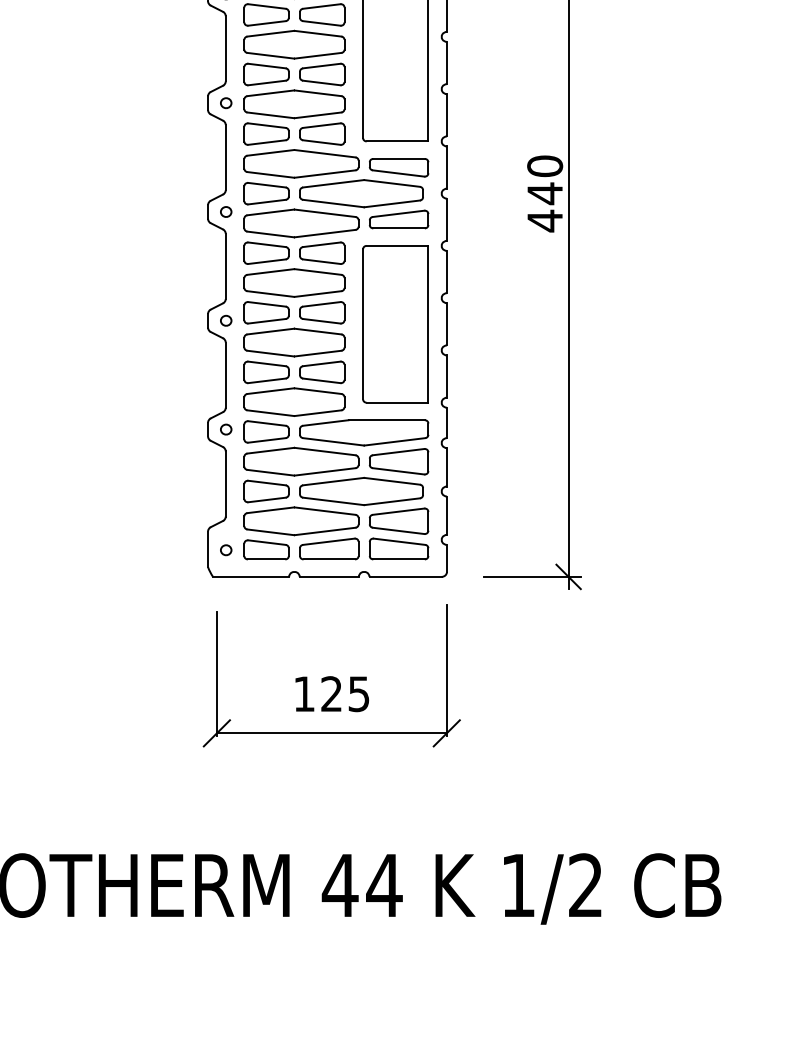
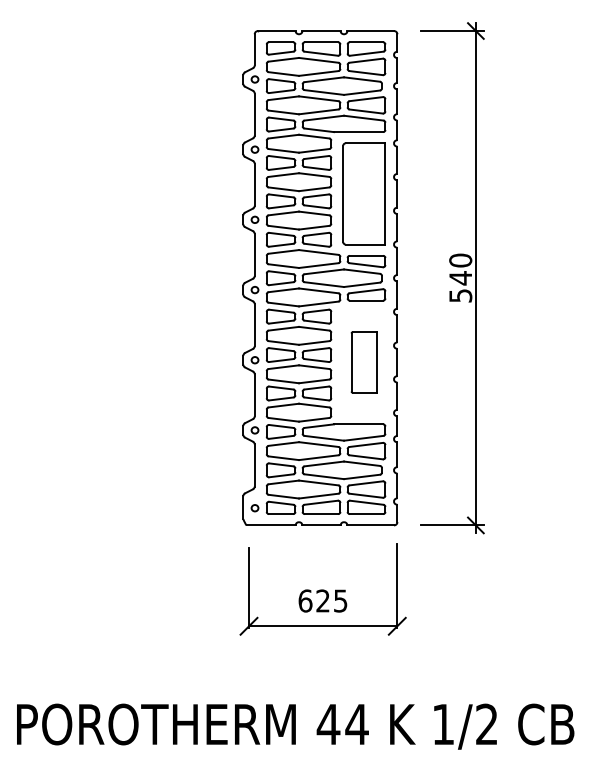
text: (544, 220) -> (460, 295), 440 -> 540
part: (394, 324) -> (363, 362), size x0.6
text: (304, 693) -> (305, 600), 125 -> 625

